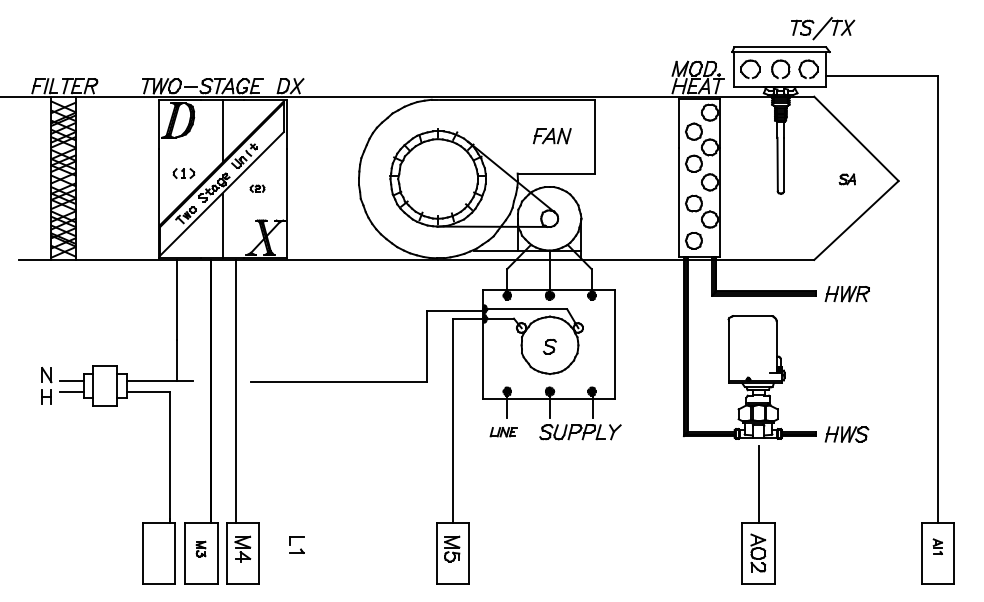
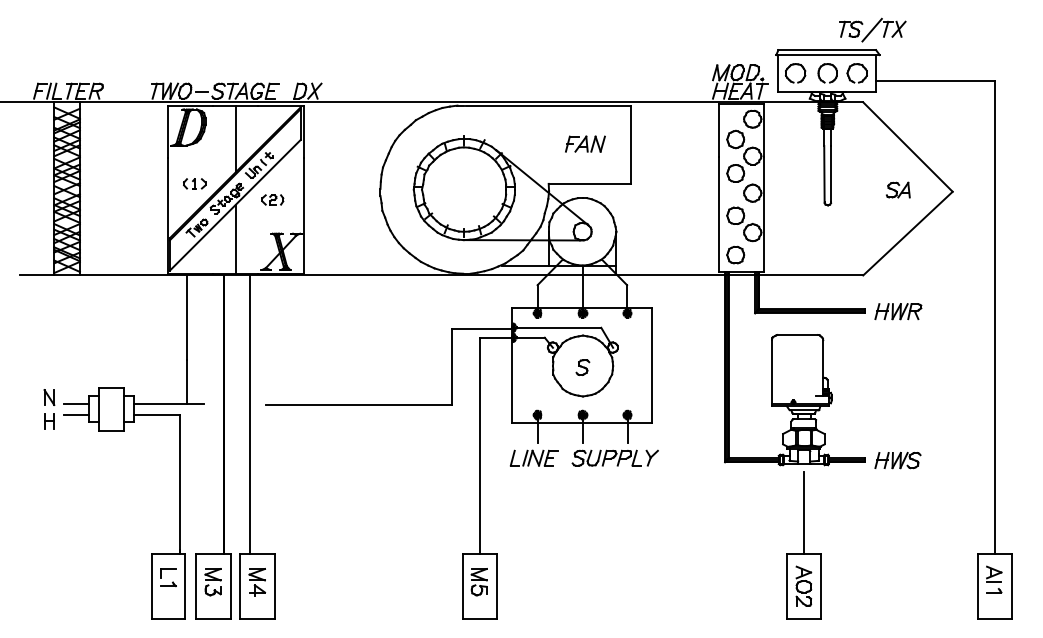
part: (847, 178) -> (898, 189), size x1.43
part: (257, 188) -> (272, 199), size x1.43
part: (503, 431) -> (533, 457), size x1.67
part: (296, 544) -> (168, 577), moved
part: (938, 546) -> (994, 579), size x1.67
part: (200, 549) -> (212, 582), size x1.67

